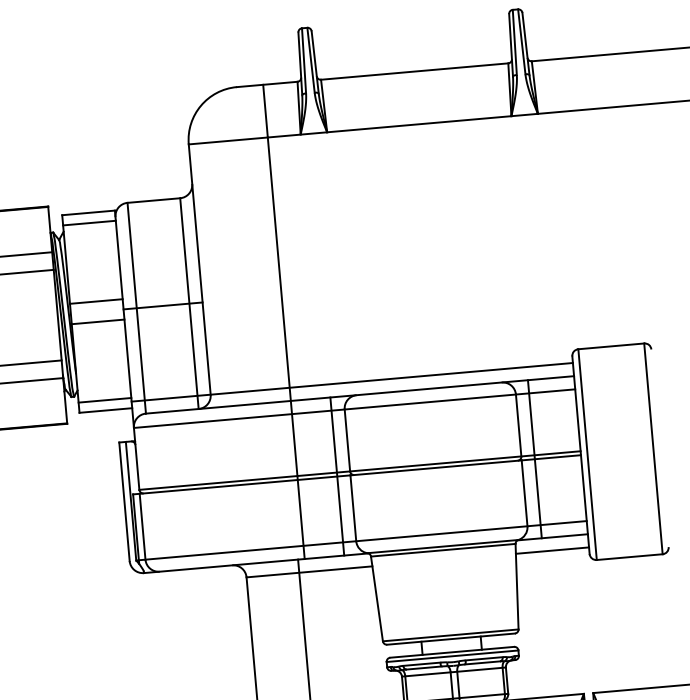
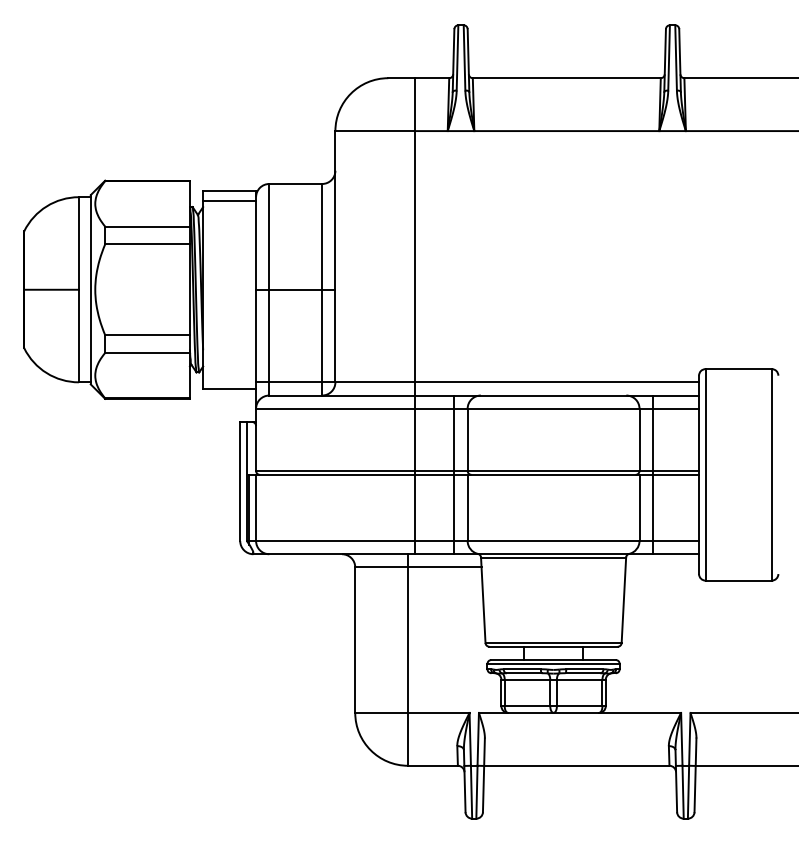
line: (96, 301) -> (229, 279), removed
line: (98, 322) -> (229, 300), removed
line: (104, 400) -> (229, 378), removed
line: (552, 550) -> (662, 567), removed

